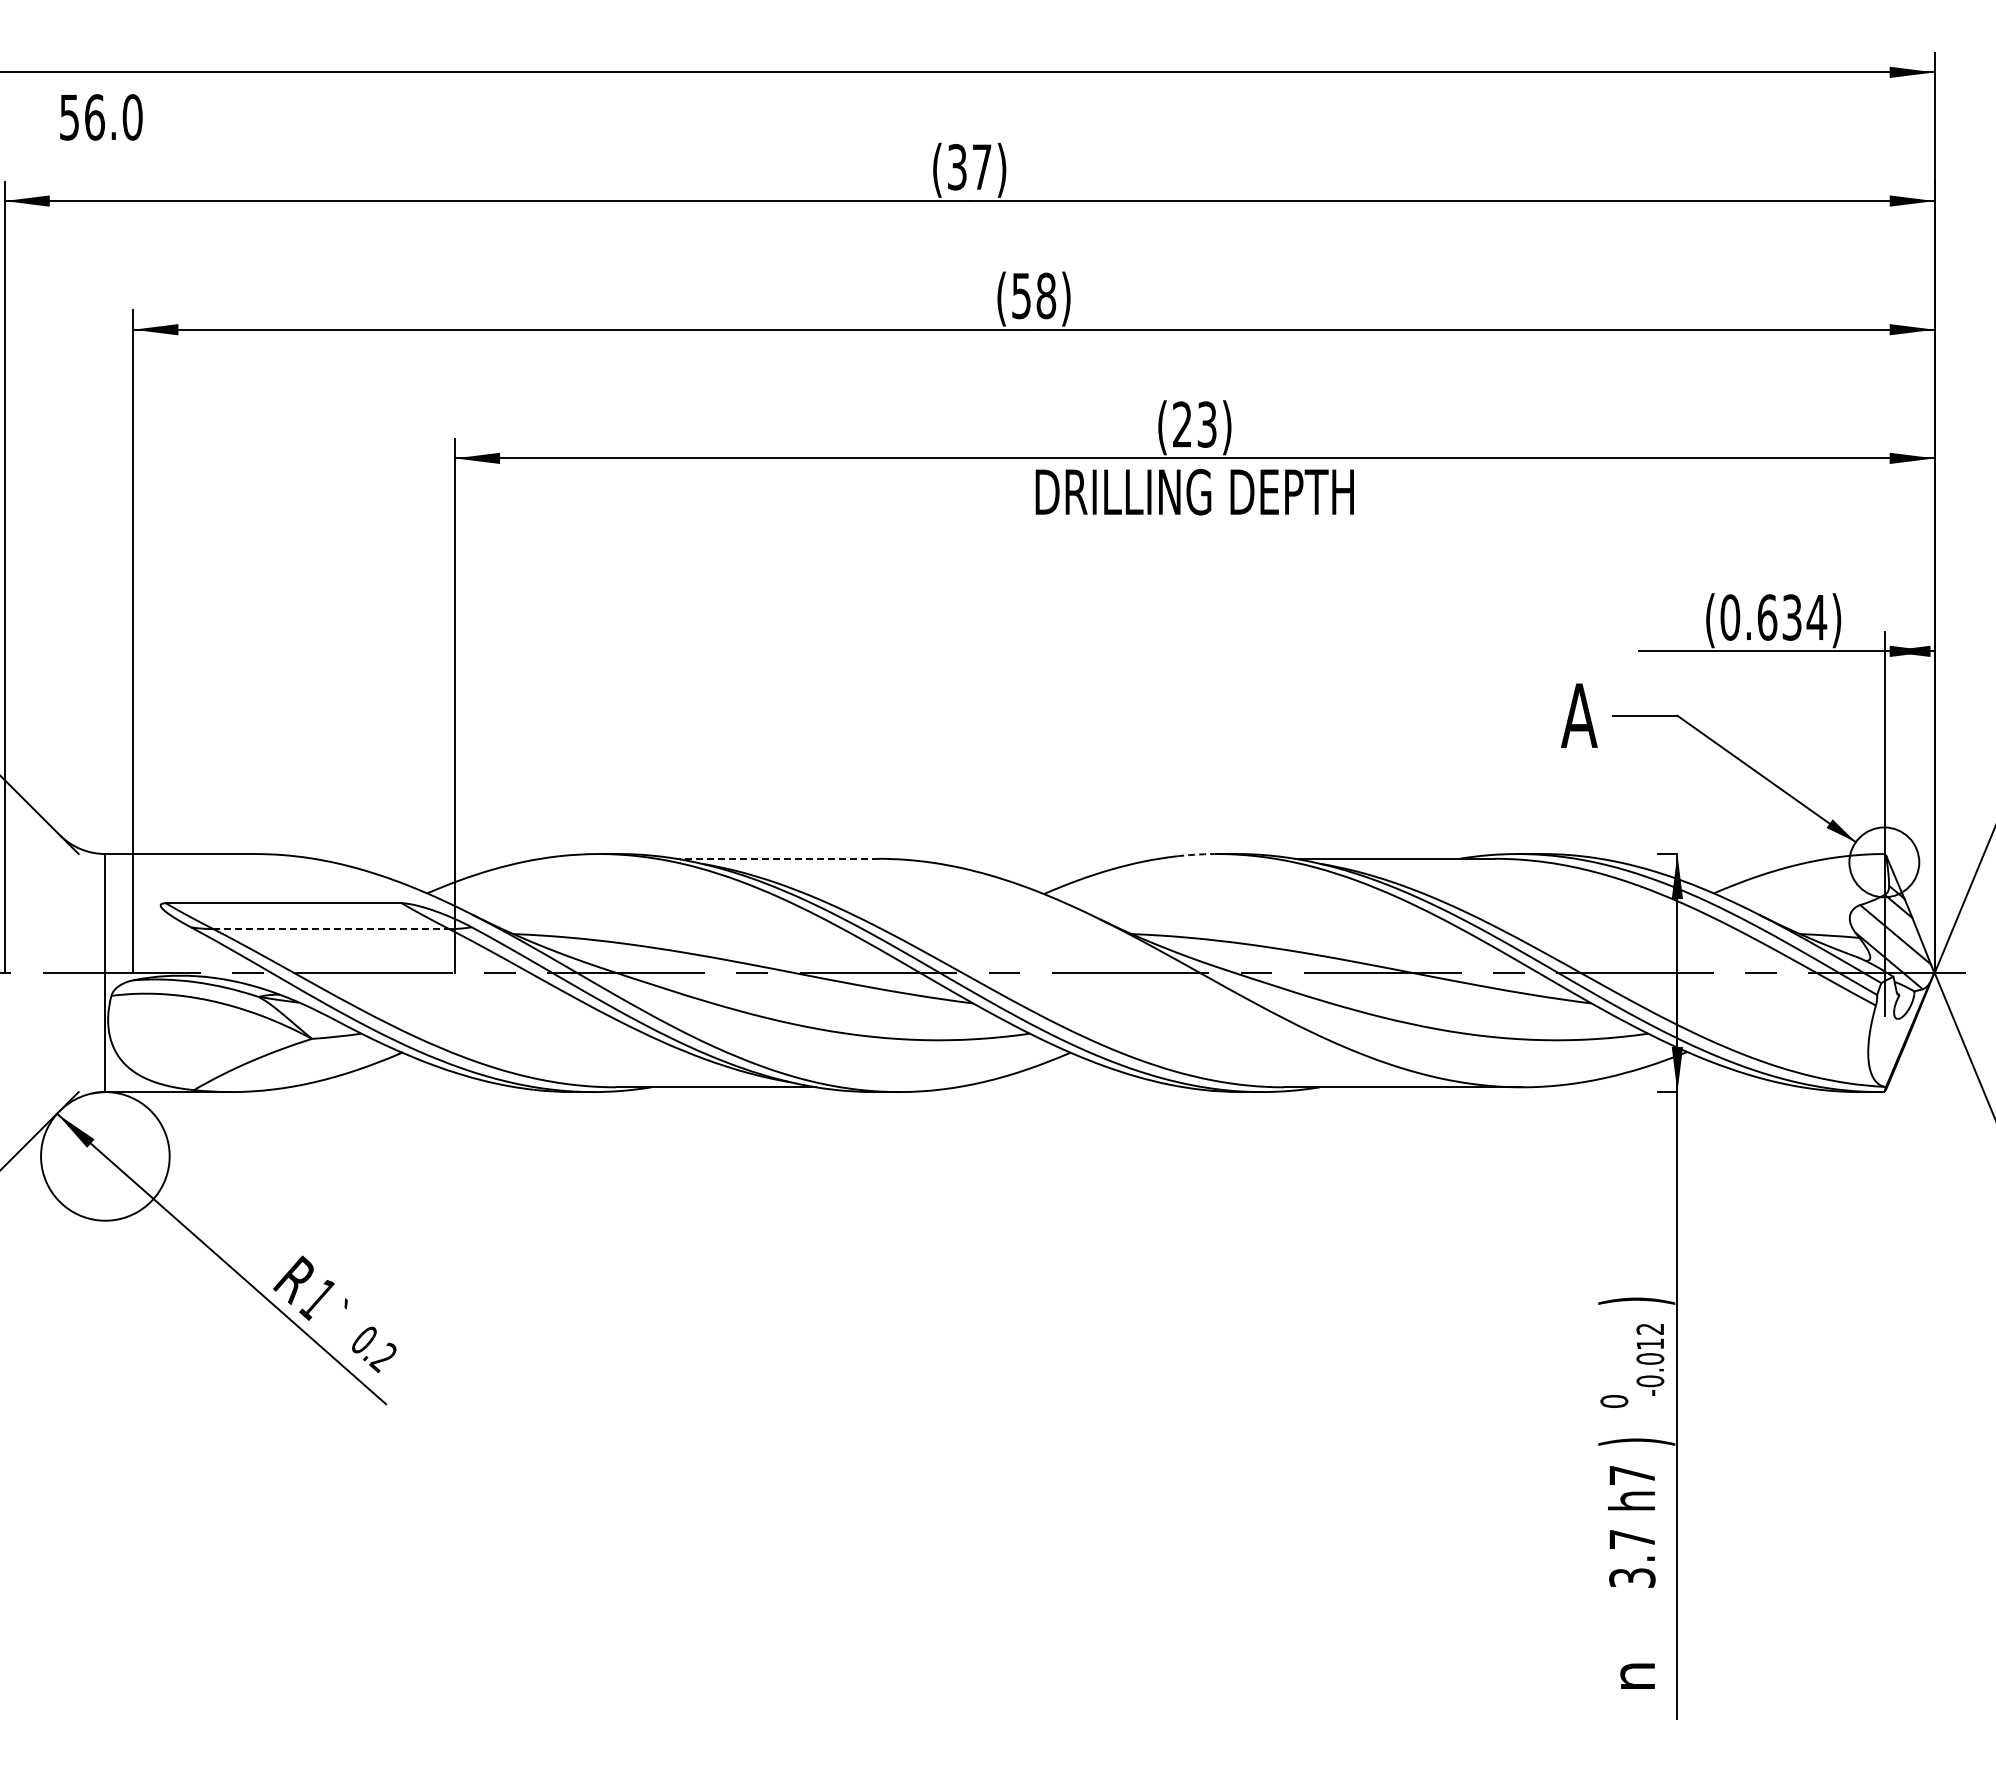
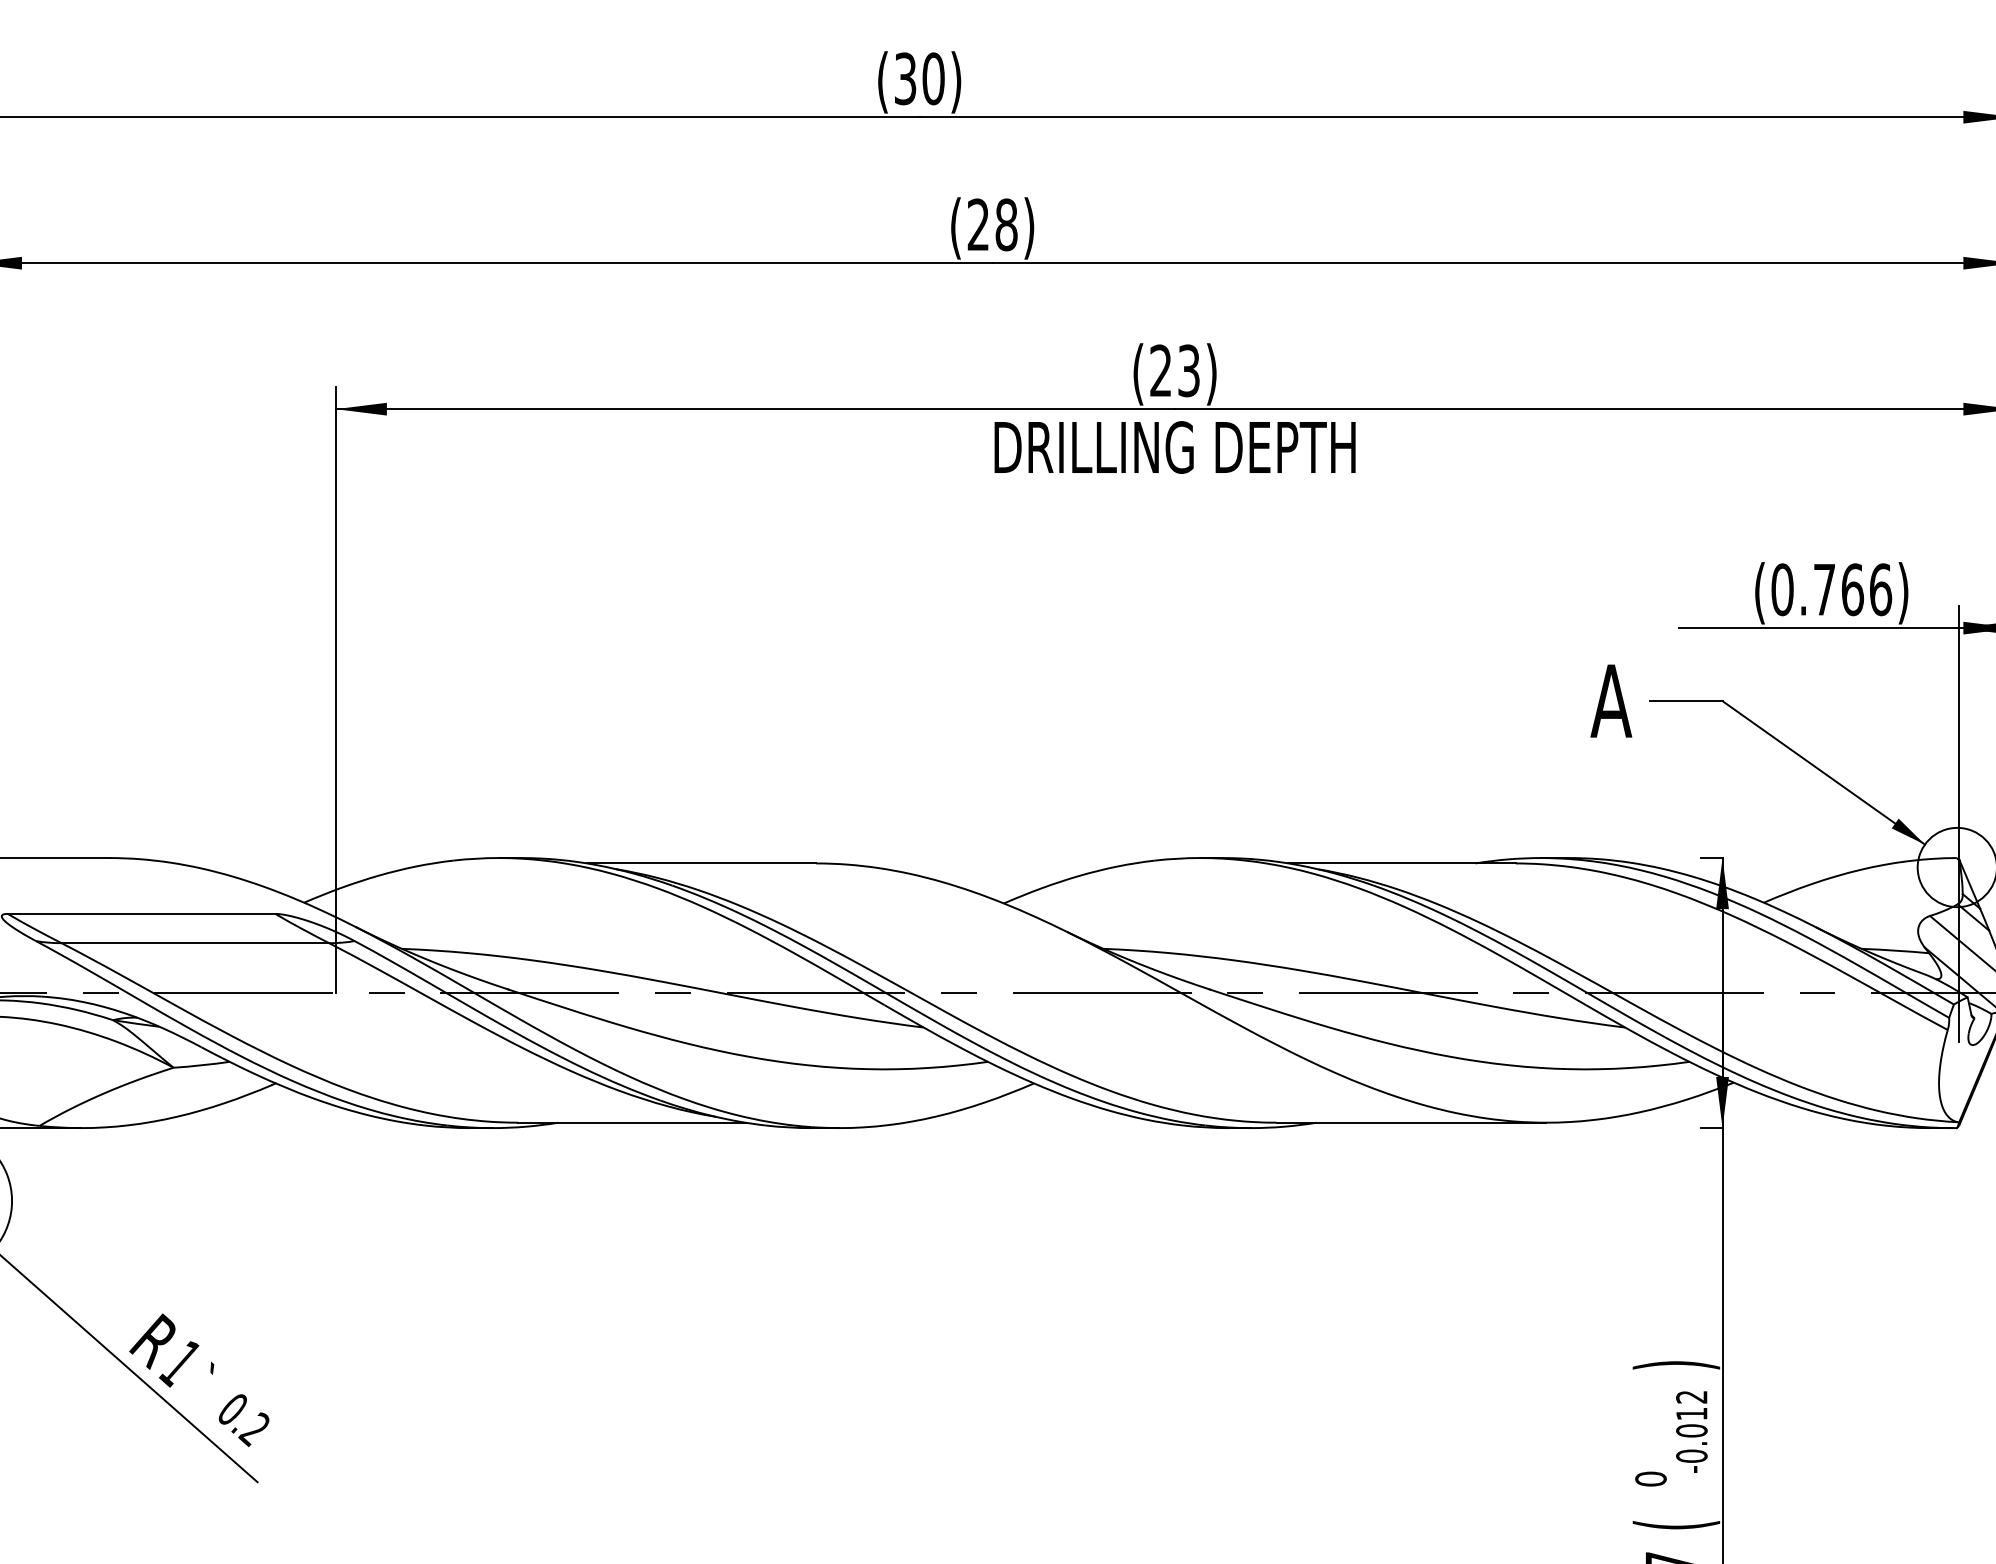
text: (981, 167) -> (933, 79), (37) -> (30)
text: (1021, 295) -> (978, 224), (58) -> (28)
text: (1792, 617) -> (1853, 589), (0.634) -> (0.766)
arc: (1196, 854) -> (1176, 858), dashed -> solid
line: (776, 858) -> (700, 863), dashed -> solid
line: (331, 929) -> (195, 943), dashed -> solid
text: (1636, 1441) -> (1676, 1524), ) -> (

